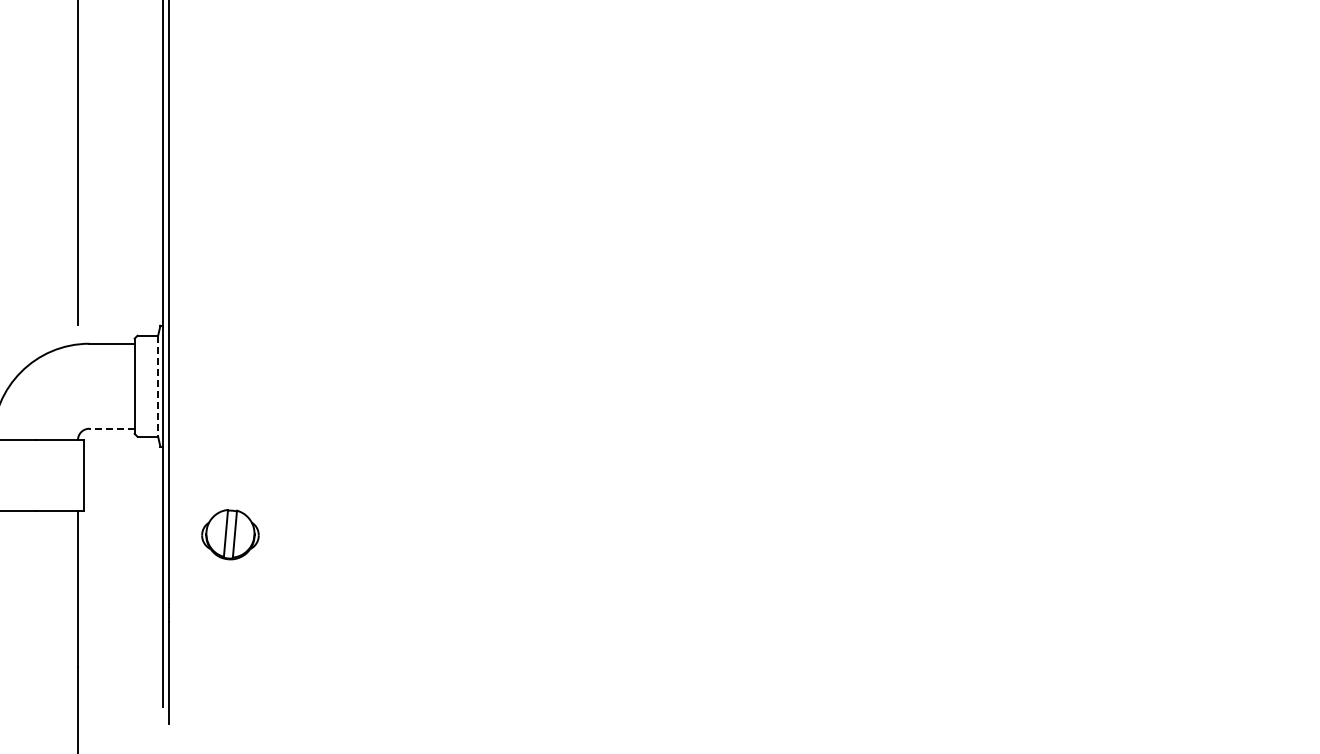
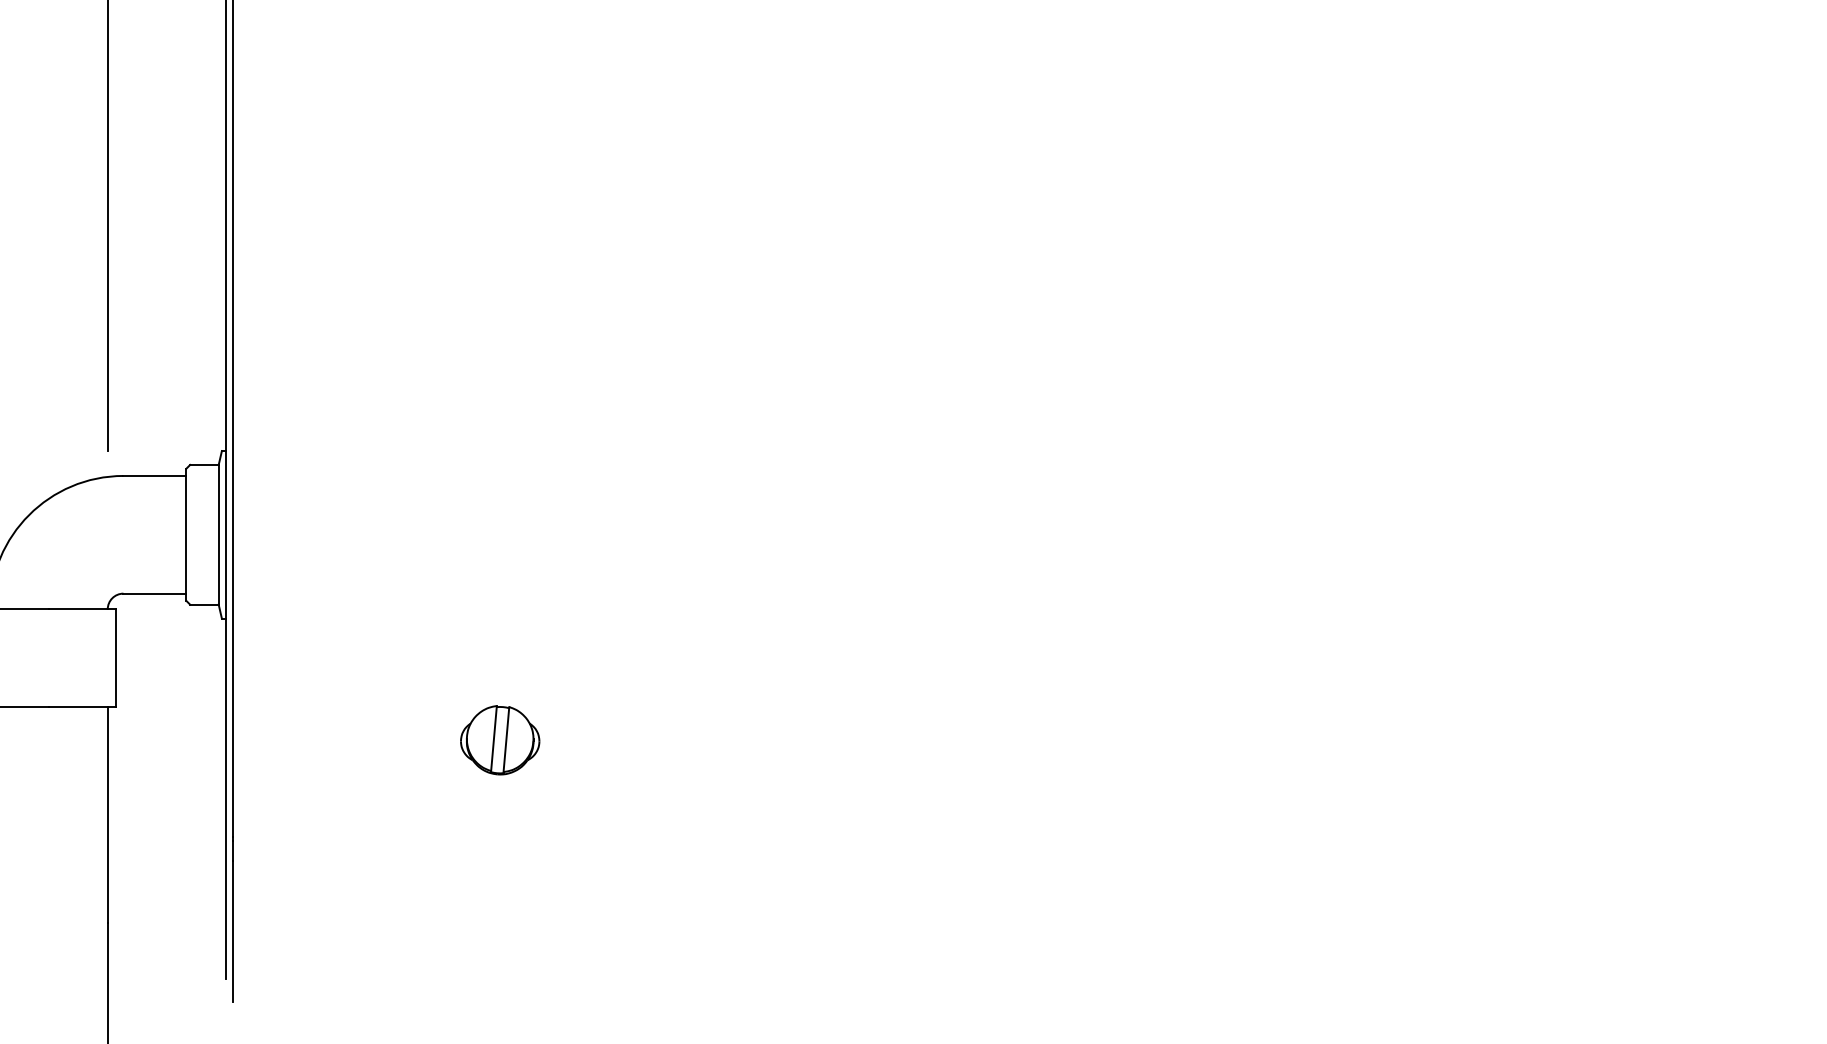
line: (158, 386) -> (219, 535), dashed -> solid
line: (112, 428) -> (155, 593), dashed -> solid
part: (230, 534) -> (500, 740), moved

